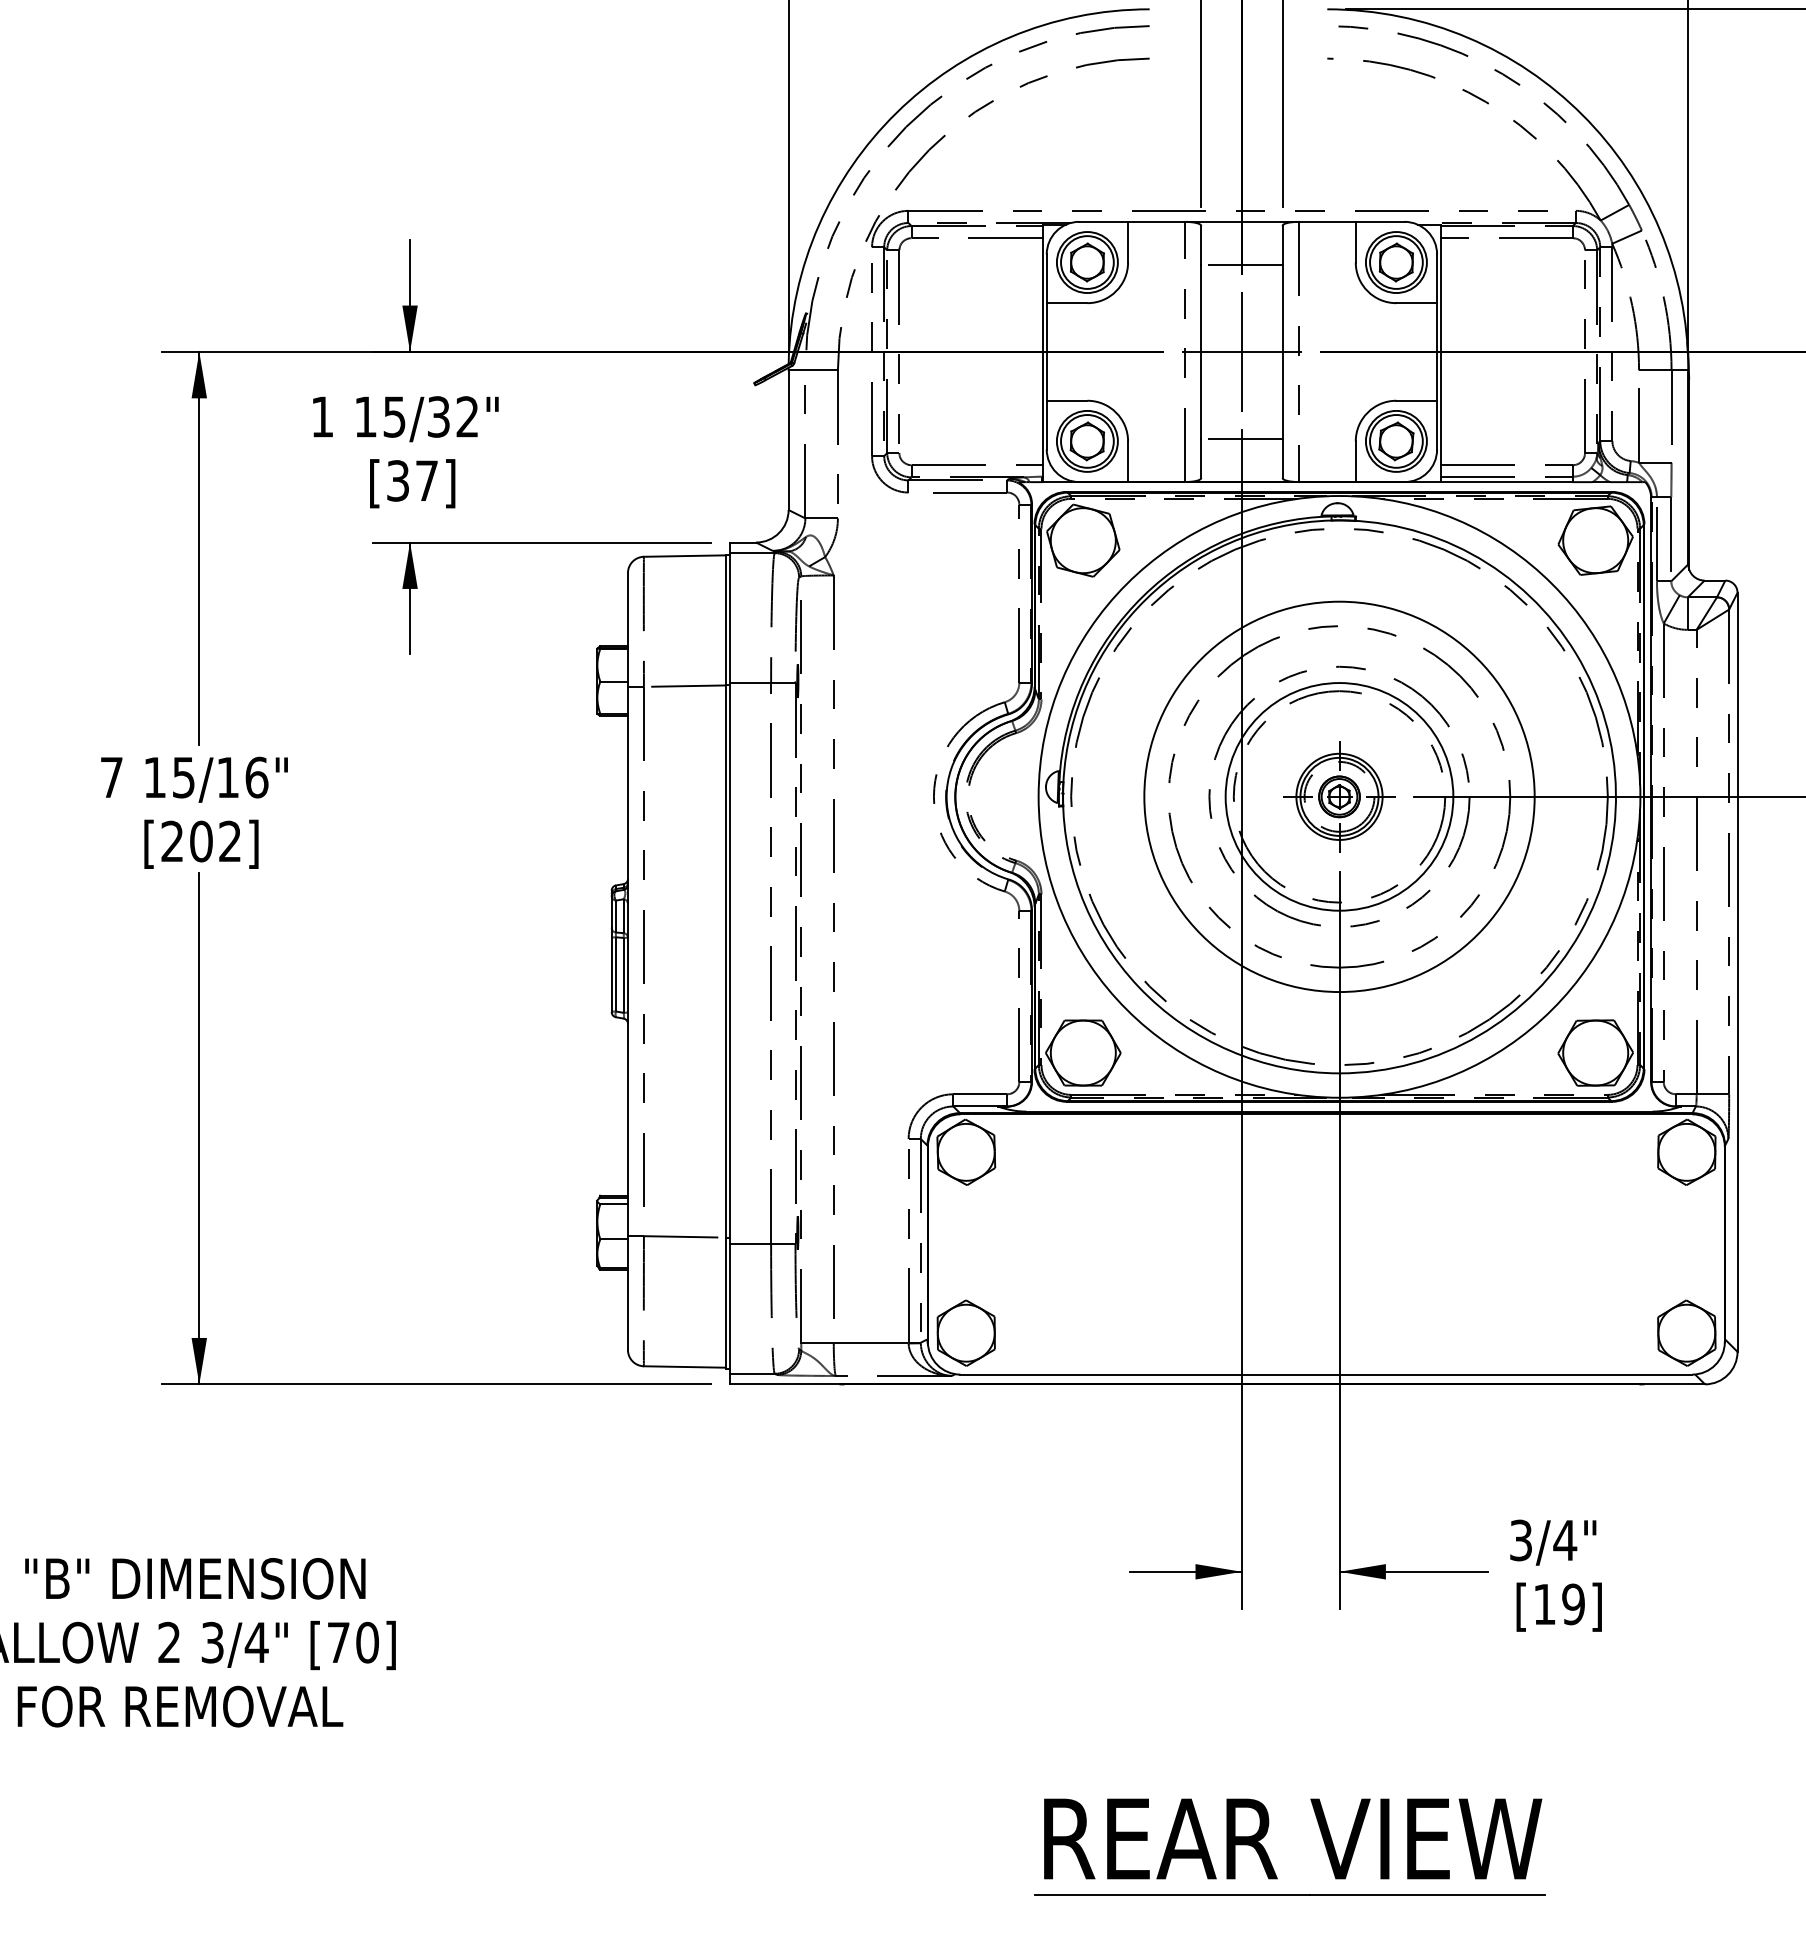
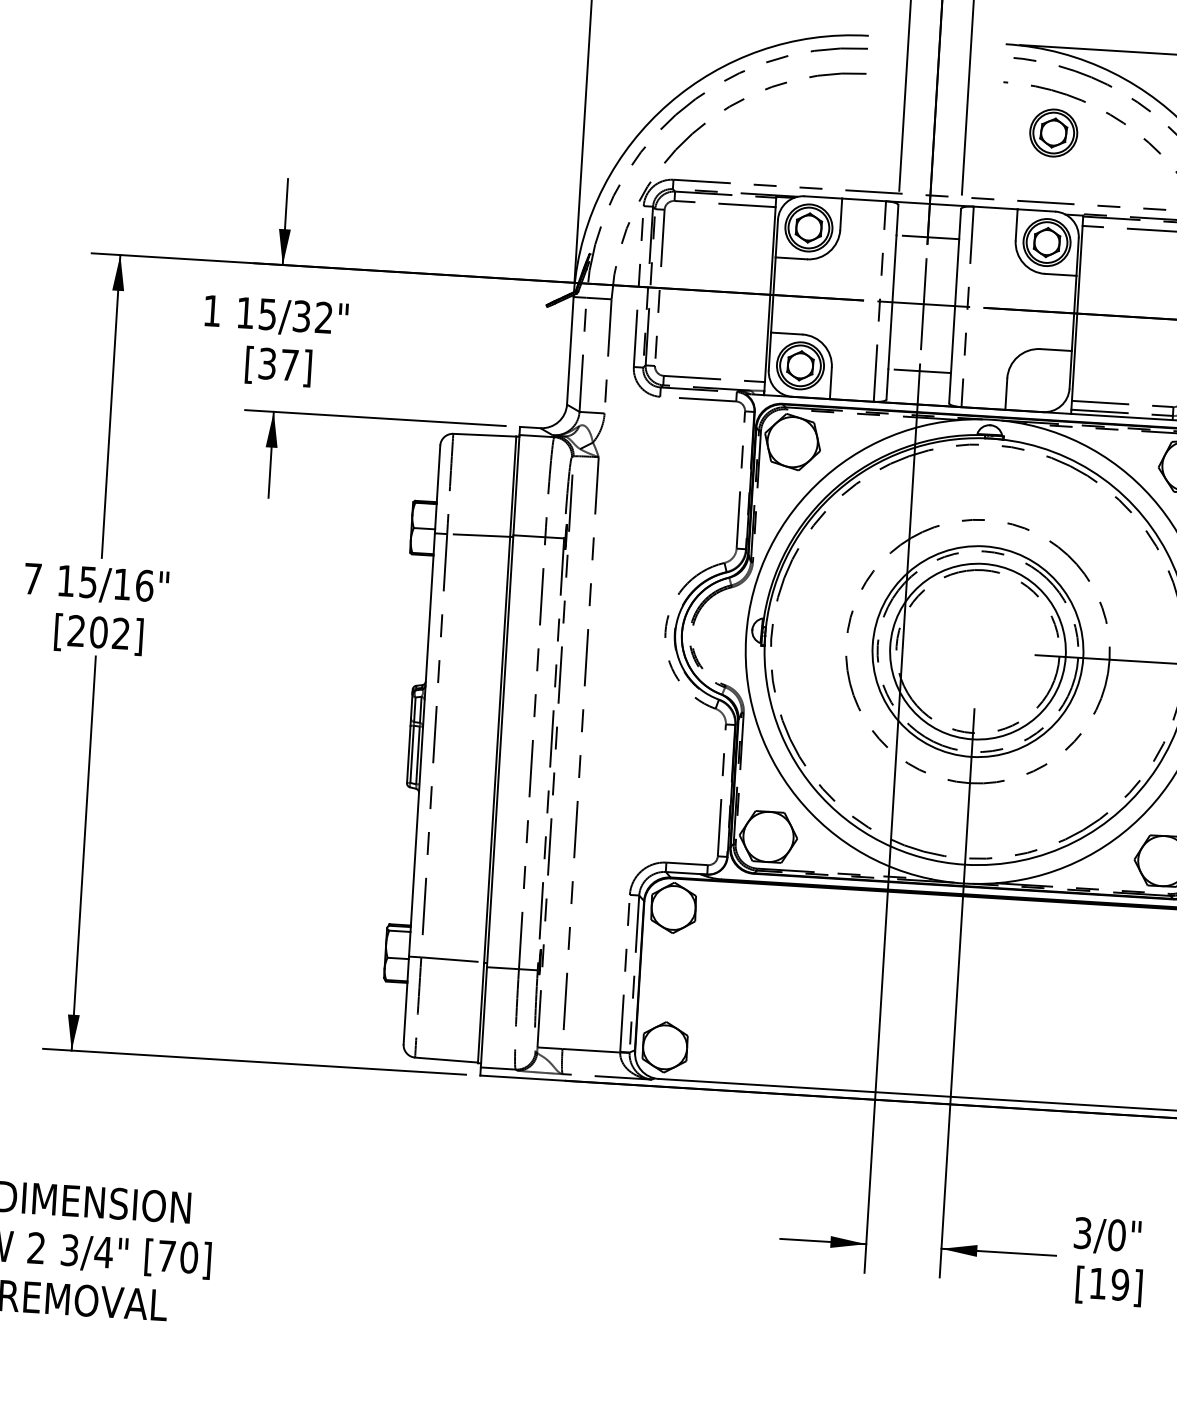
part: (1396, 441) -> (1053, 133), moved
circle: (1339, 796) -> (978, 651), size x0.7
part: (1339, 796) -> (978, 651), removed
text: (1565, 1540) -> (1117, 1235), 3/4" -> 3/0"

